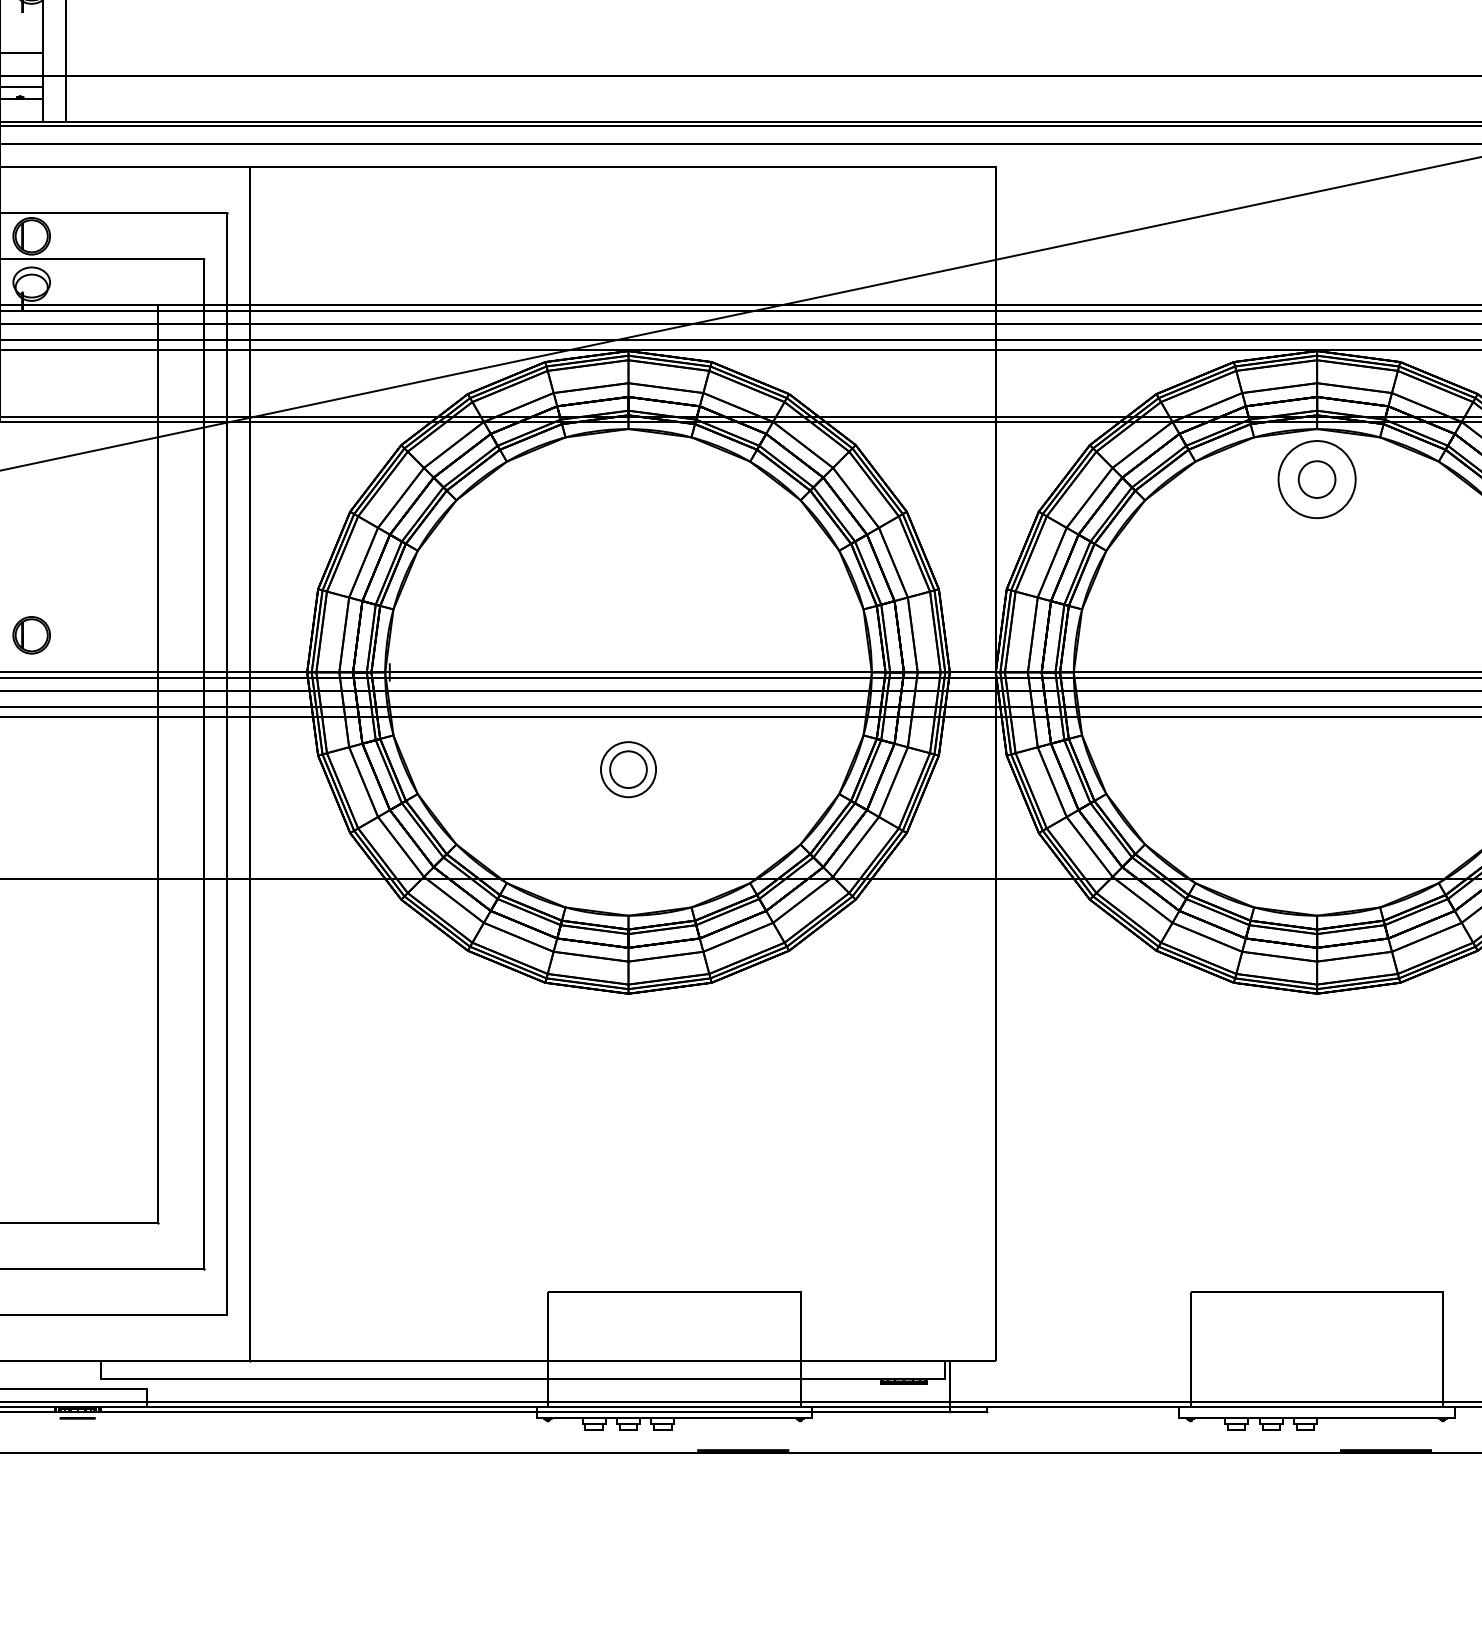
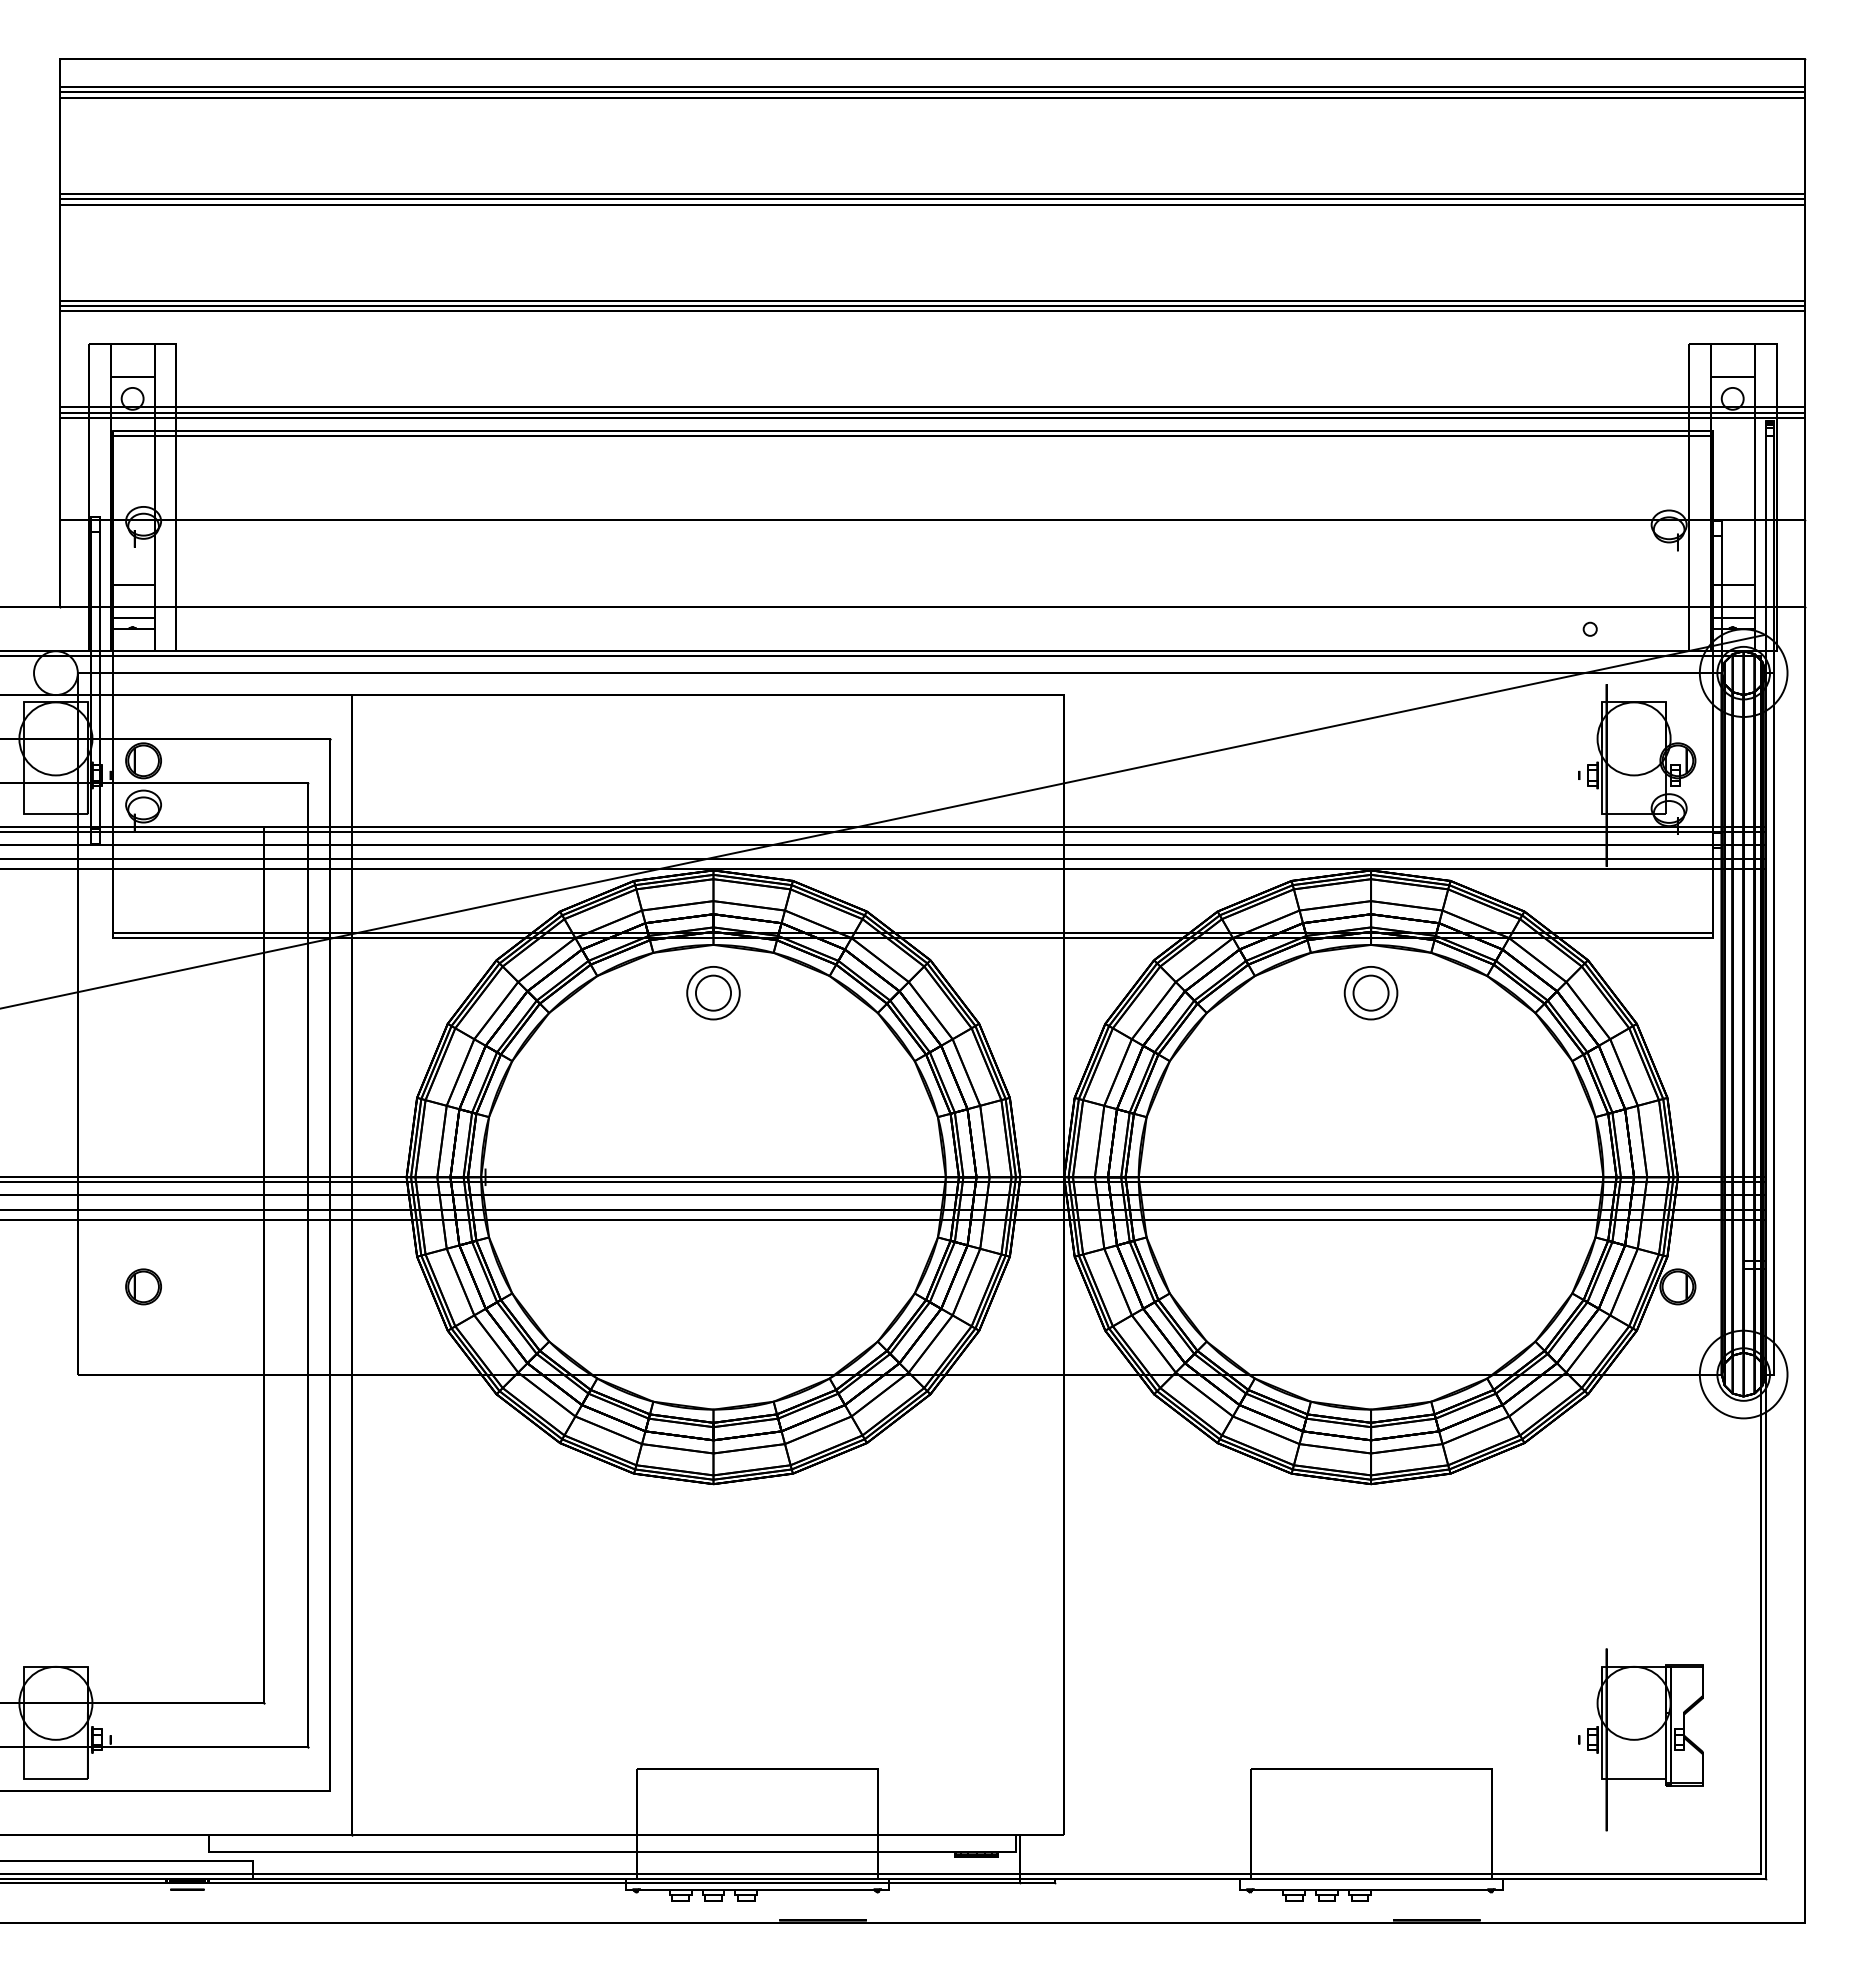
circle: (1316, 478) -> (1370, 992), size x0.71
part: (31, 634) -> (143, 1286), moved
part: (628, 770) -> (713, 993), moved

